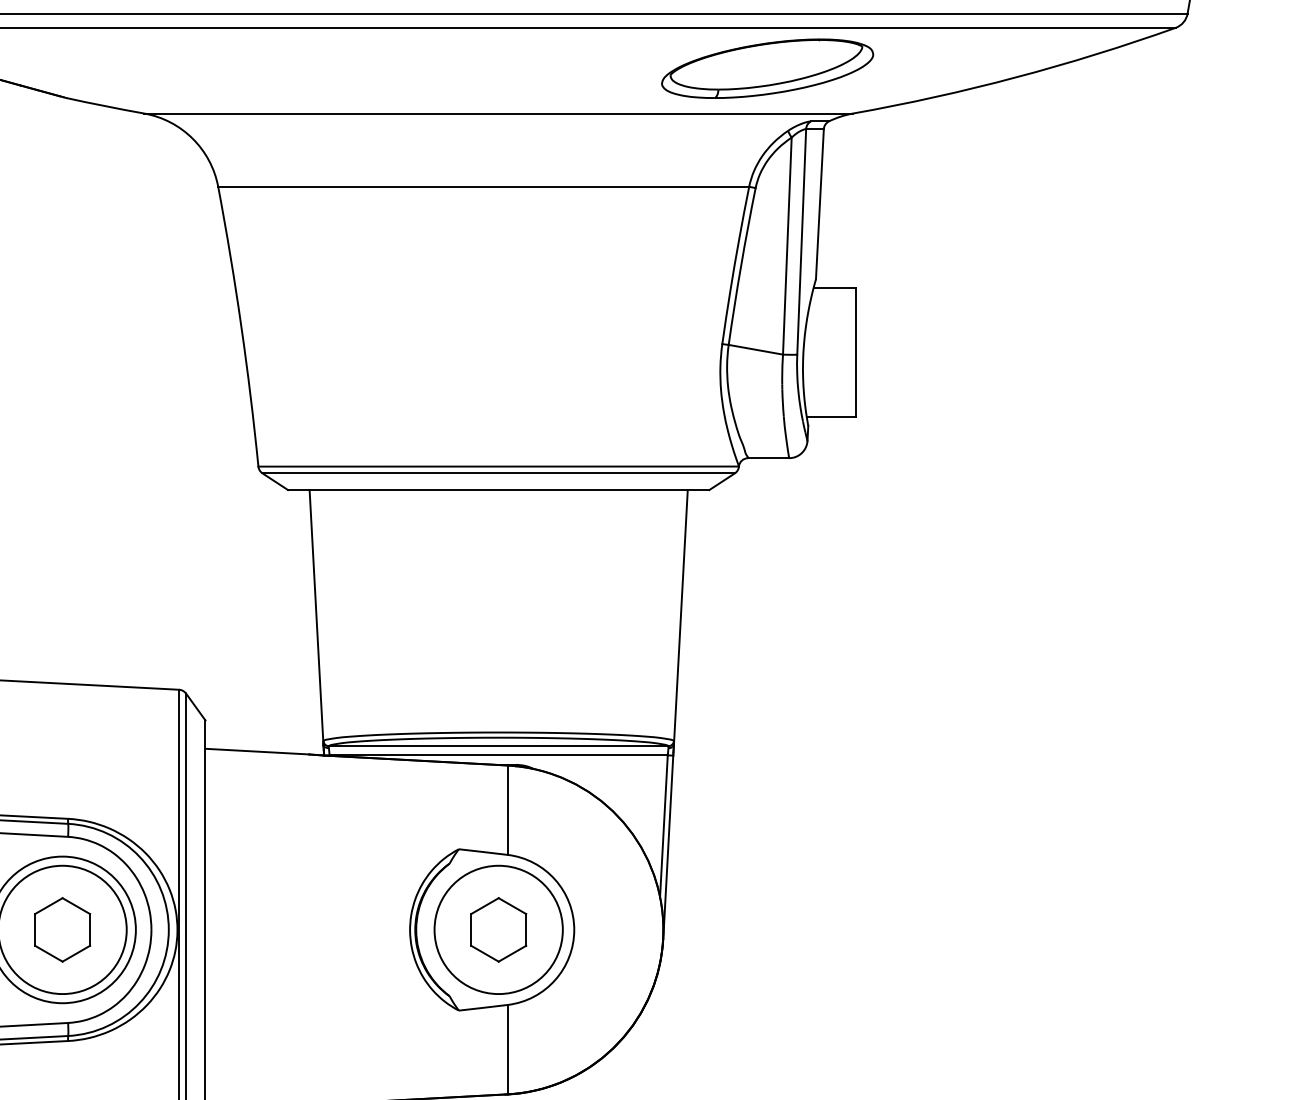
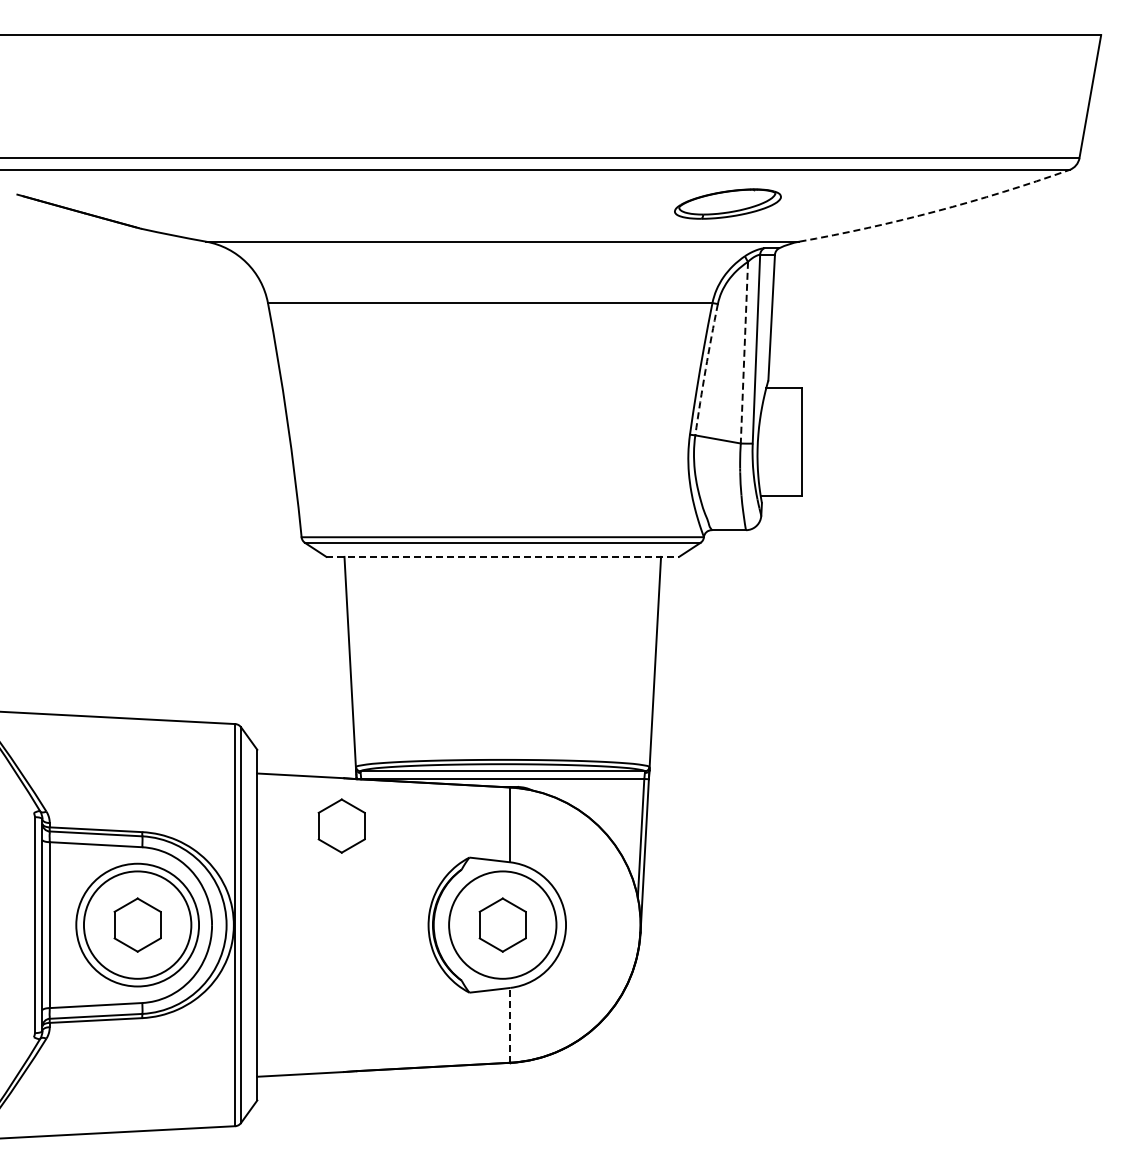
part: (767, 67) -> (727, 203), size x0.6
arc: (1015, 77) -> (935, 211), solid -> dashed
line: (787, 245) -> (744, 352), solid -> dashed
arc: (740, 266) -> (705, 369), solid -> dashed
line: (499, 489) -> (503, 556), solid -> dashed
part: (306, 810) -> (341, 825), added
line: (507, 1048) -> (510, 1024), solid -> dashed

